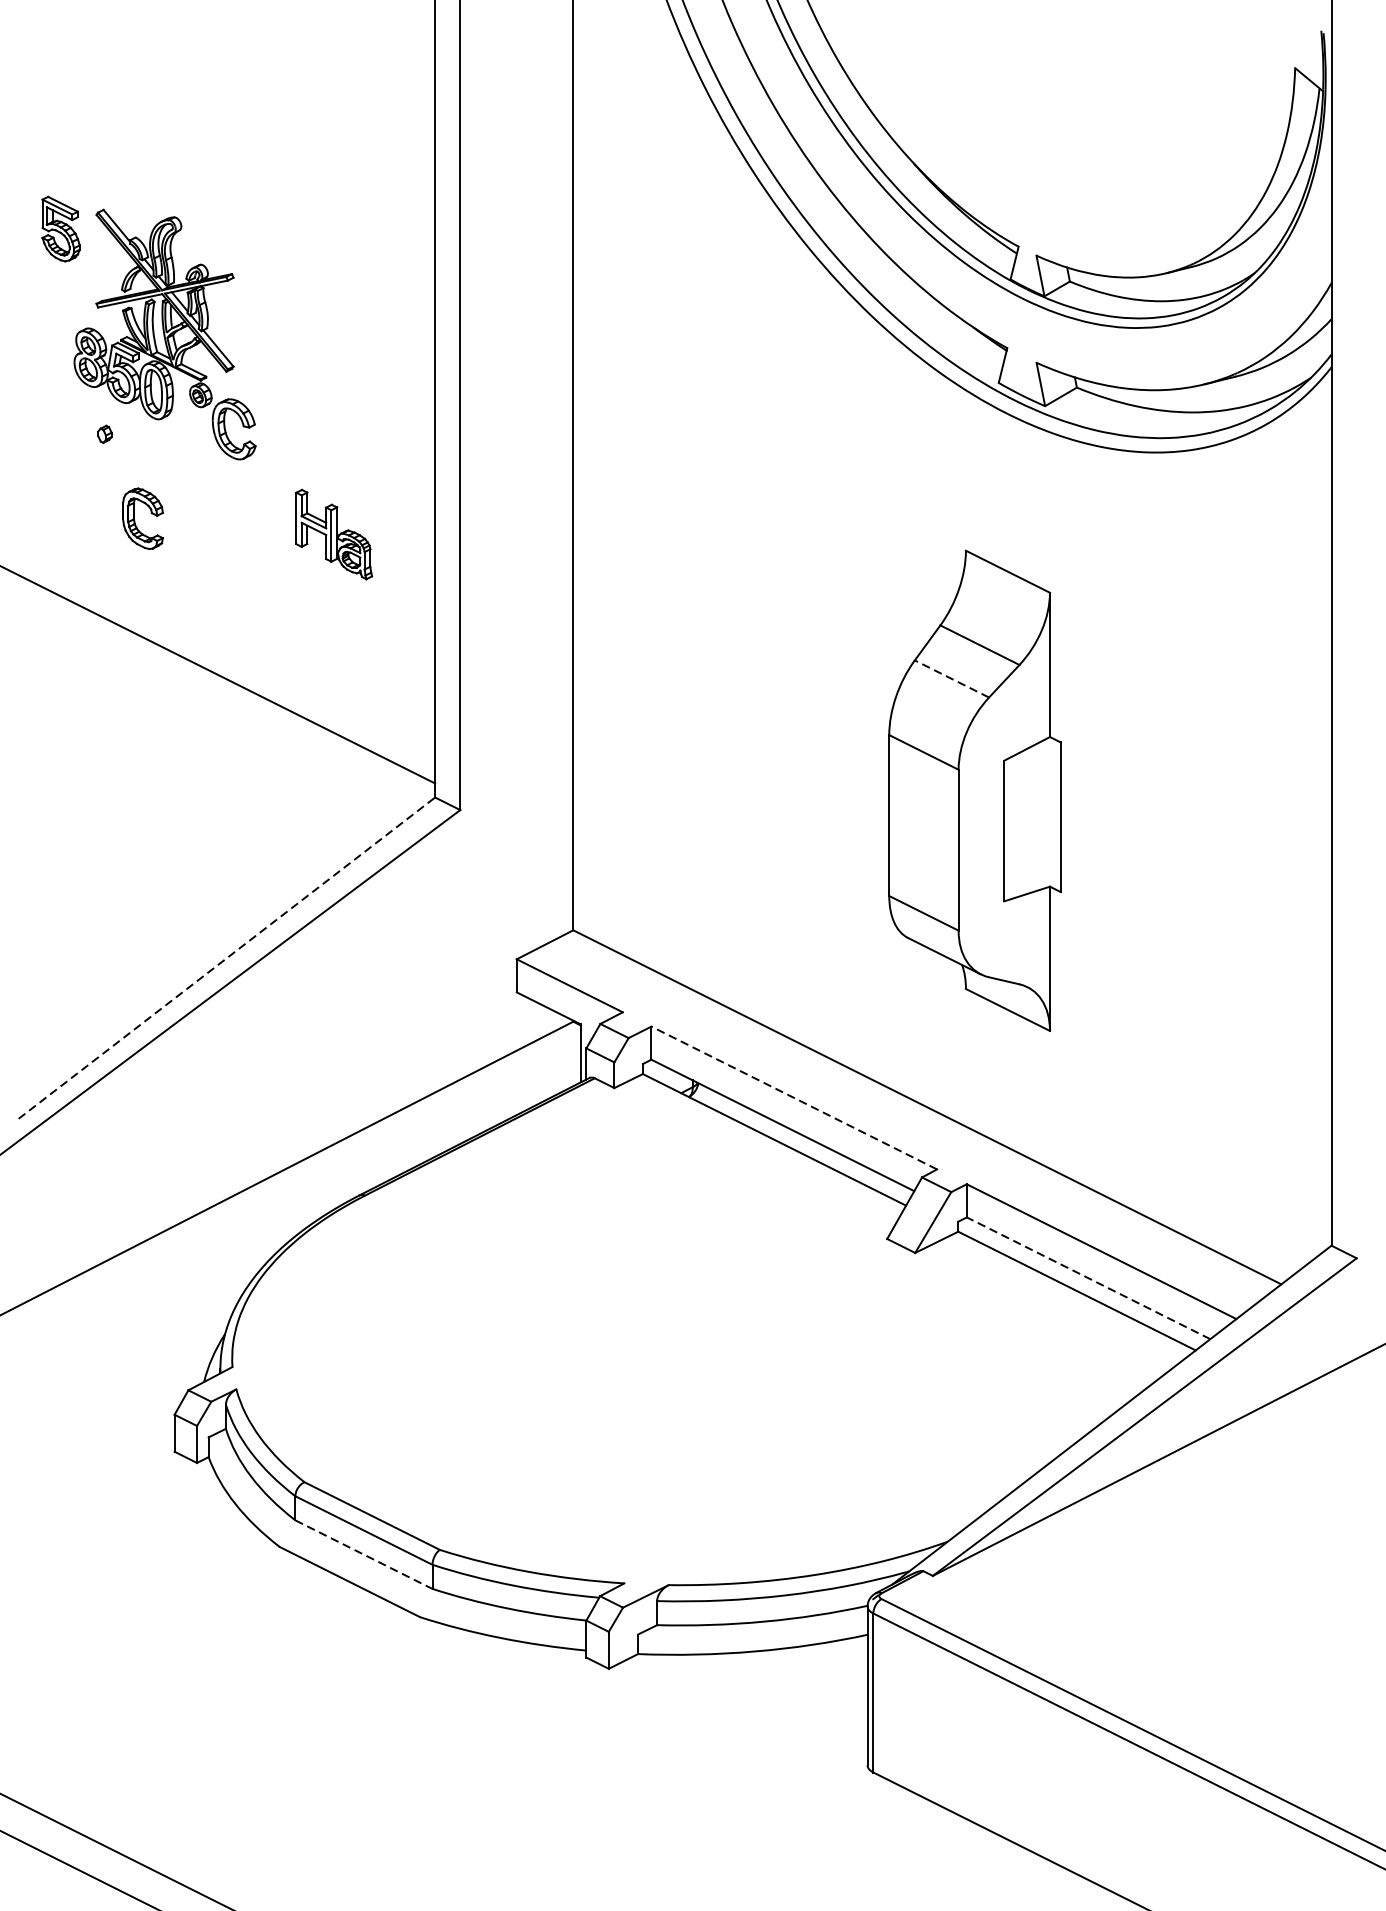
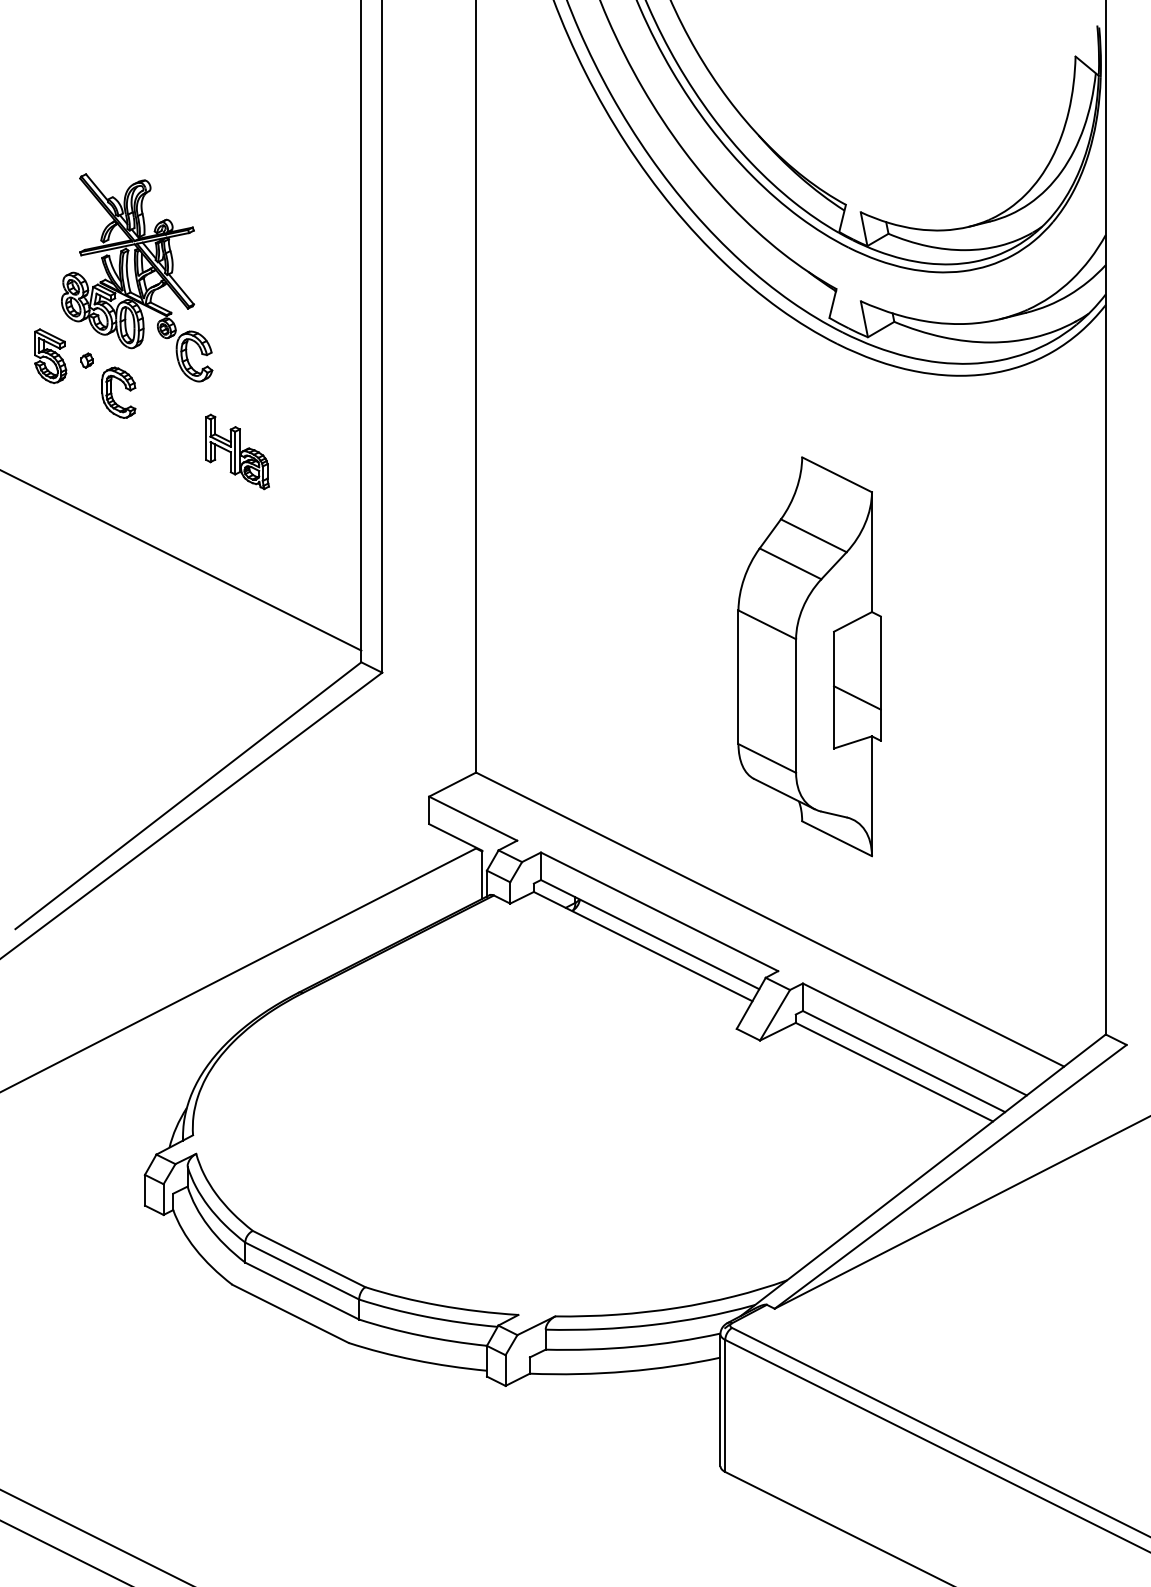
part: (60, 228) -> (50, 355), moved
part: (135, 519) -> (112, 393), moved
part: (334, 534) -> (237, 451), moved
line: (951, 678) -> (790, 563), dashed -> solid
line: (1032, 839) -> (857, 697), added
line: (227, 957) -> (188, 795), dashed -> solid
line: (794, 1097) -> (659, 911), dashed -> solid
line: (1087, 1278) -> (903, 1061), dashed -> solid
line: (364, 1555) -> (302, 1291), dashed -> solid

